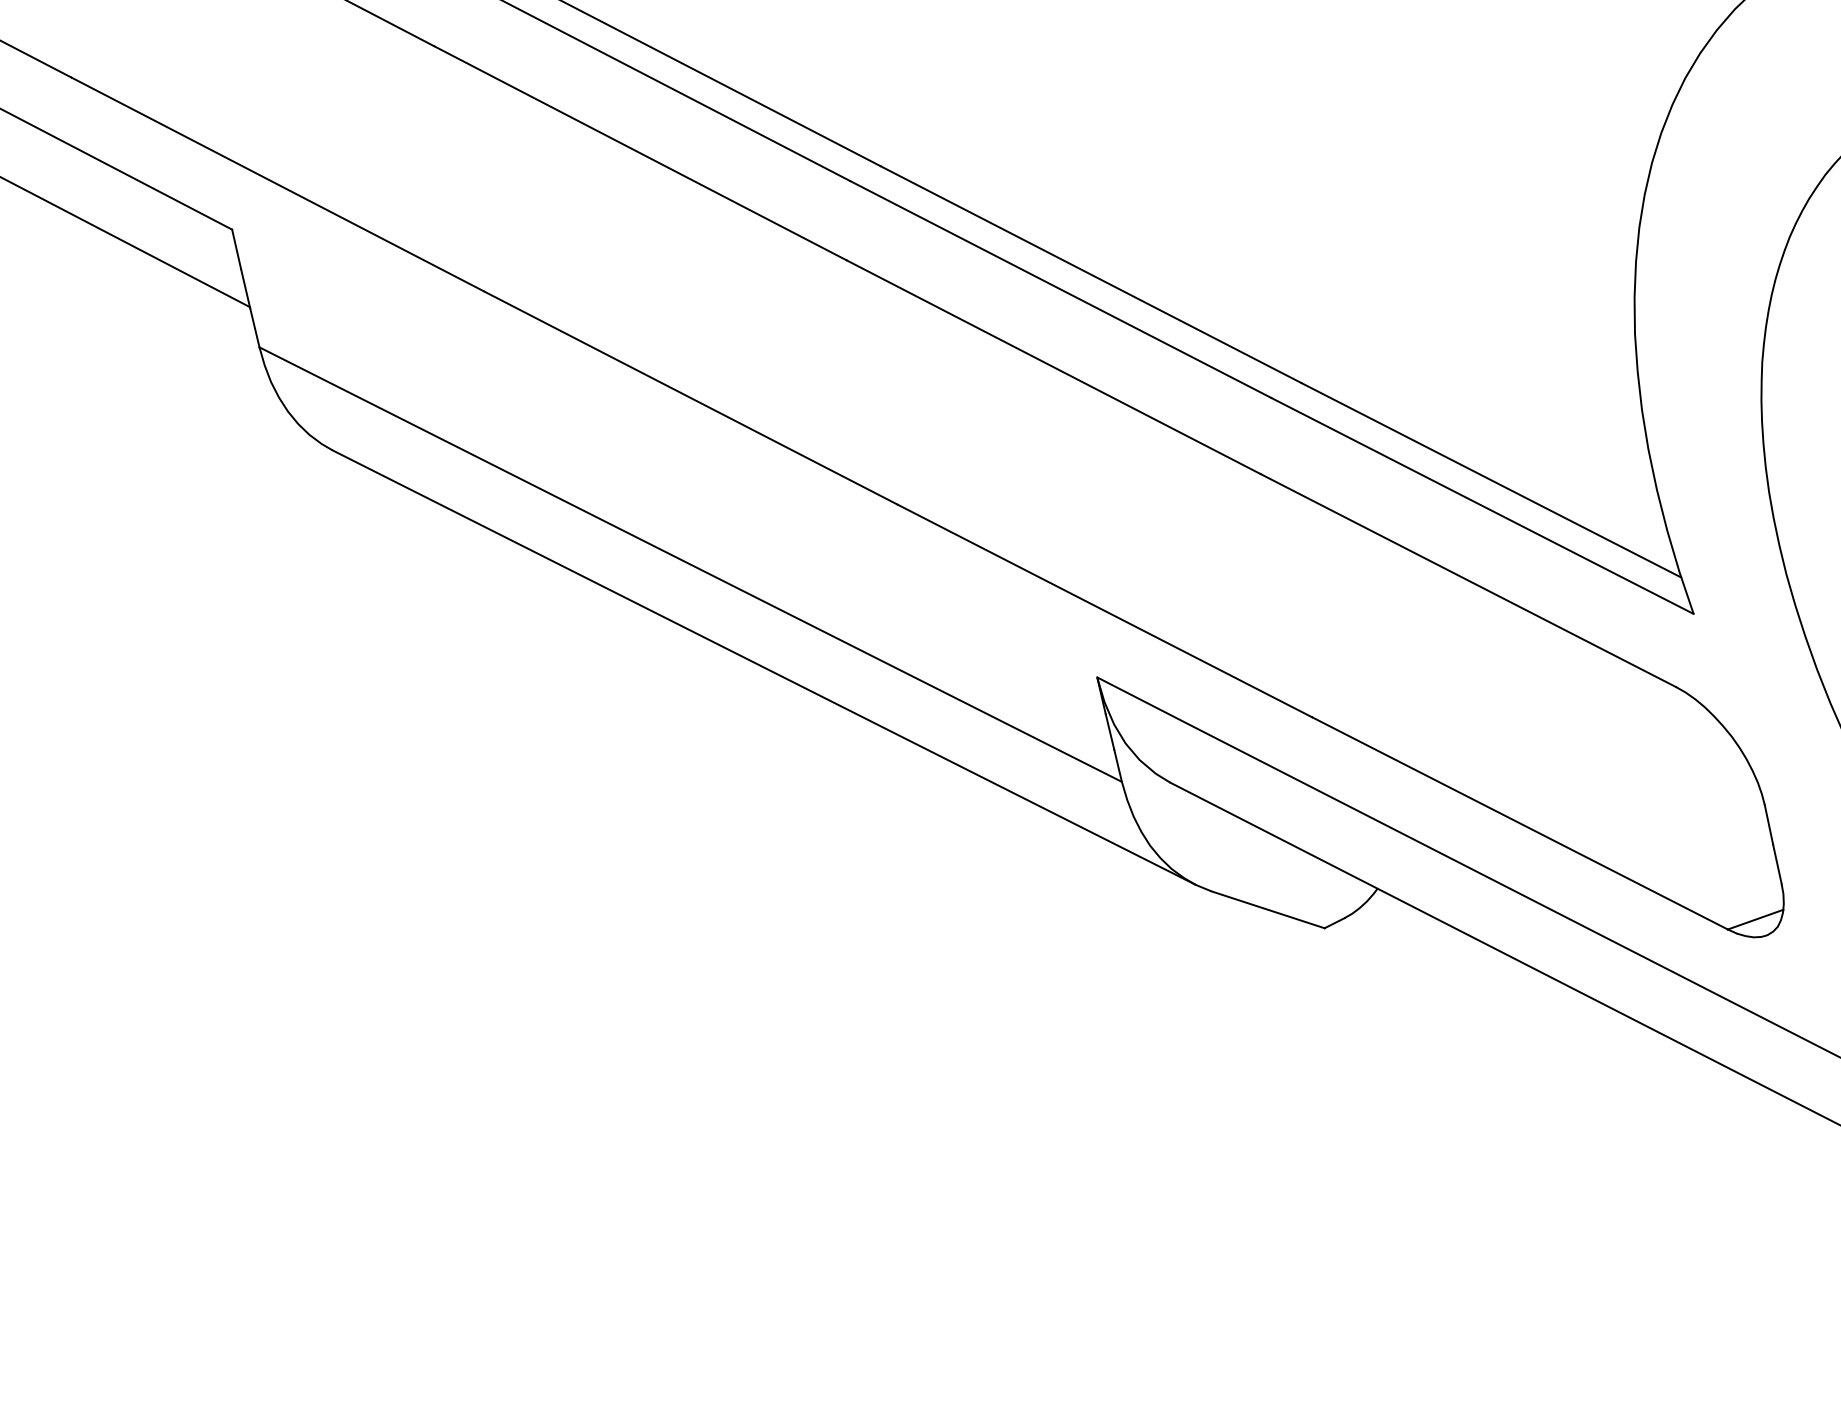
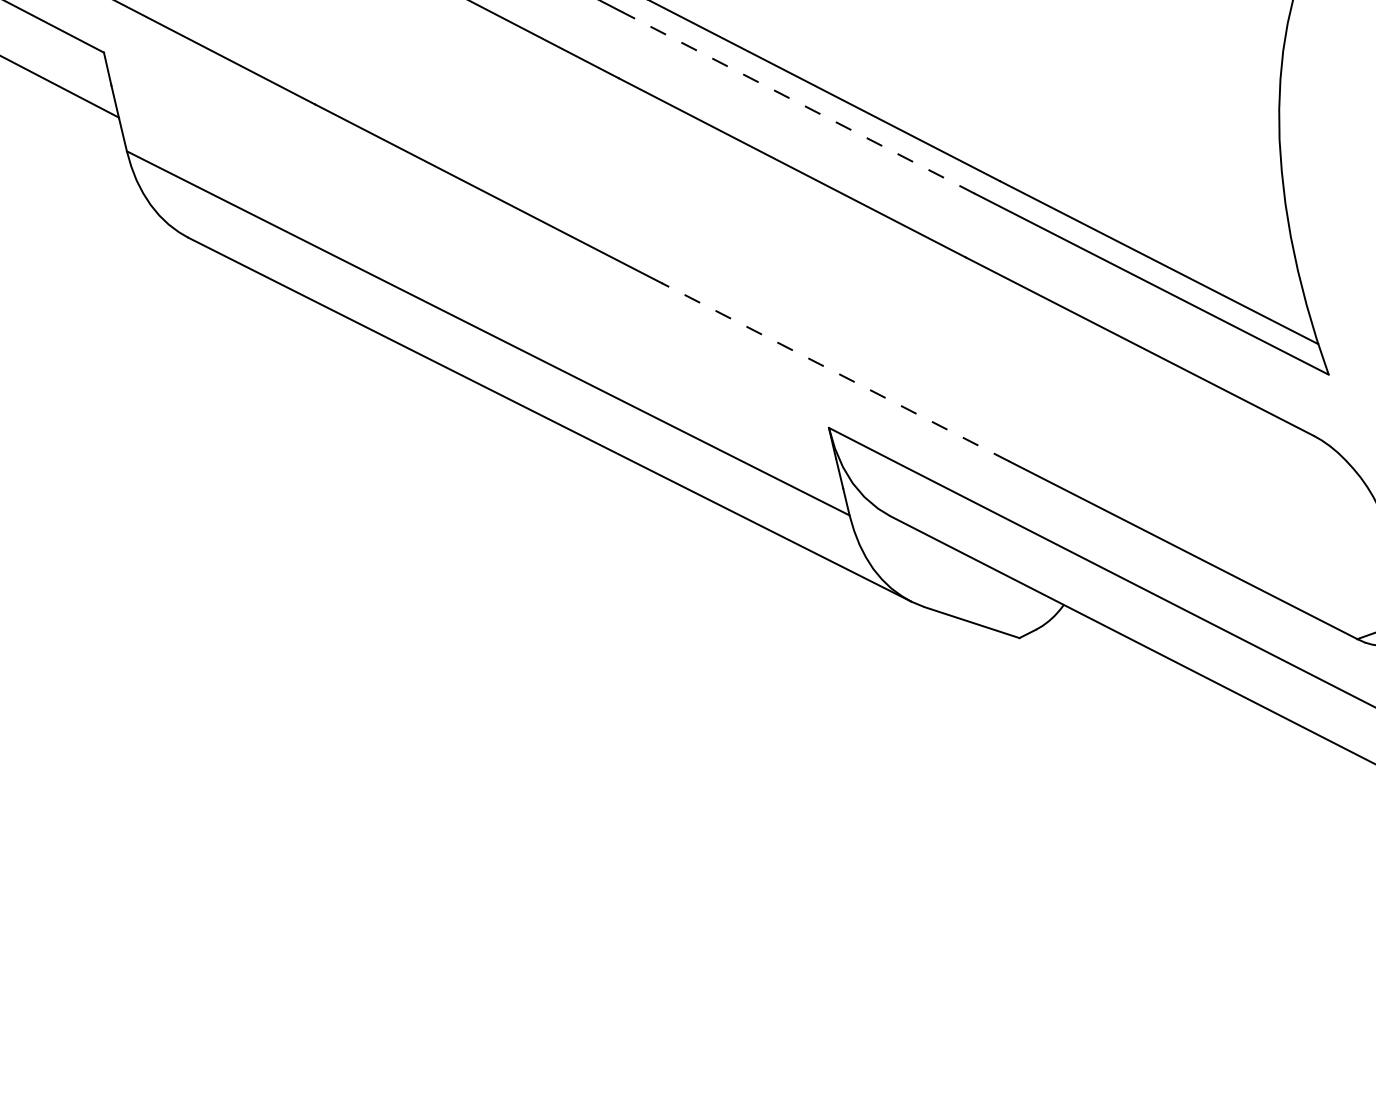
line: (1060, 289) -> (798, 102), solid -> dashed
line: (1105, 611) -> (835, 372), solid -> dashed

